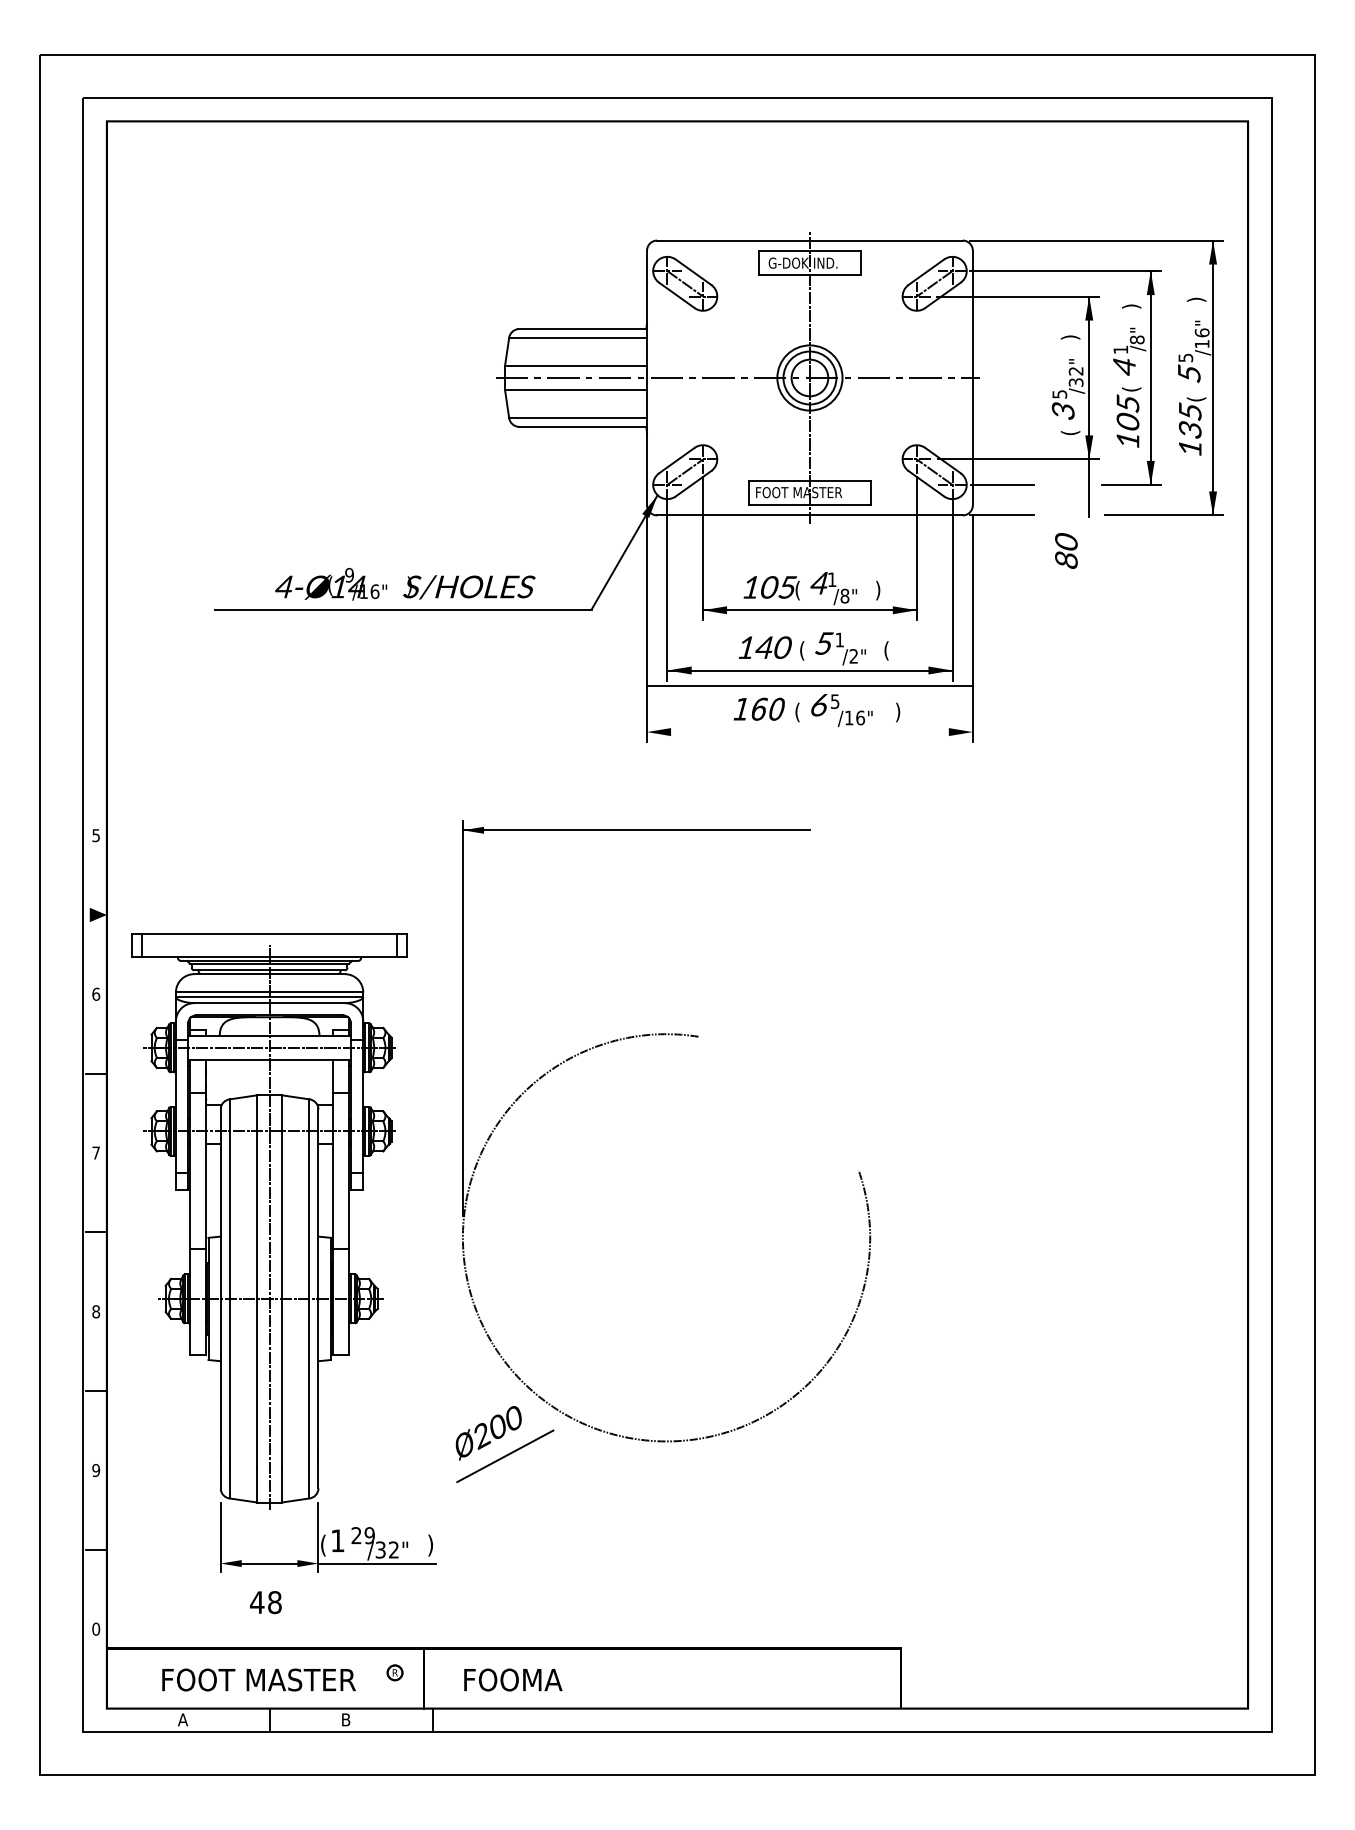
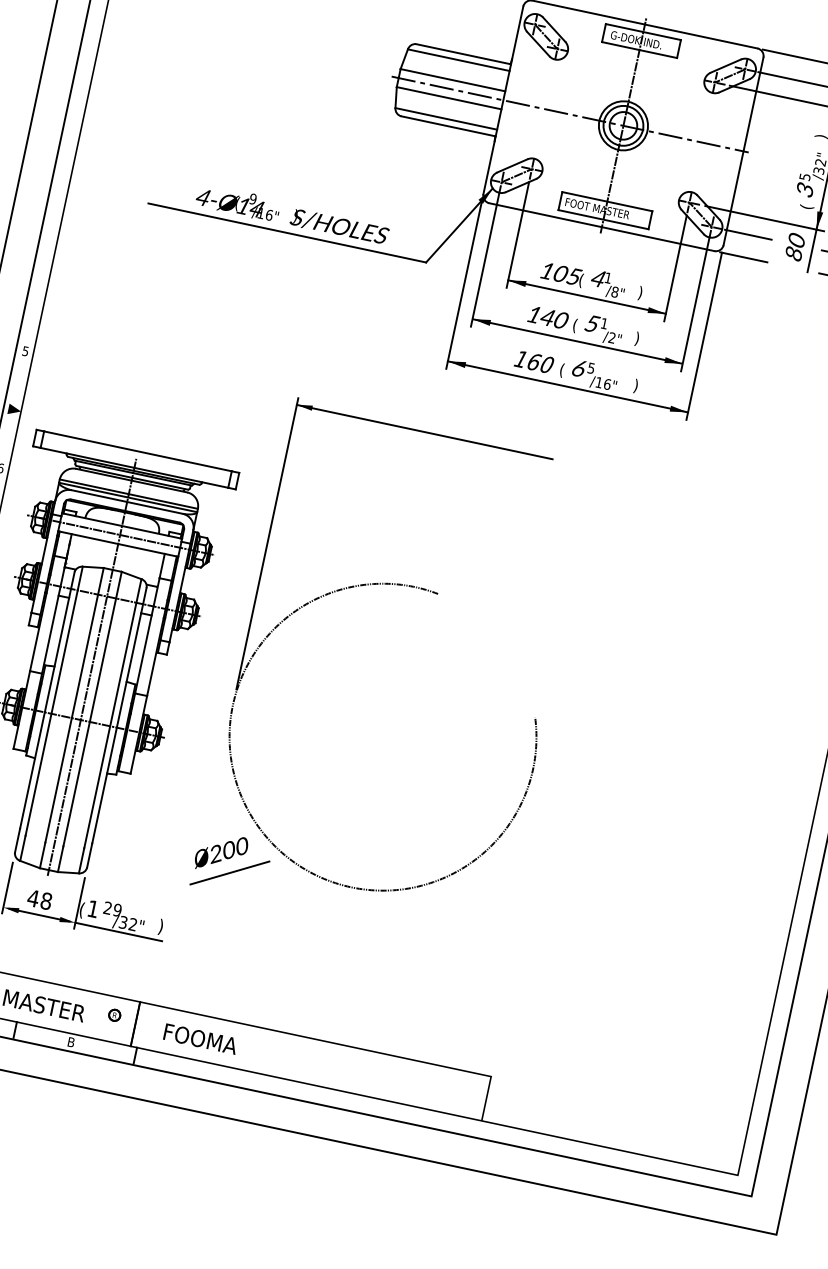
text: (1066, 550) -> (795, 246), moved
text: (886, 650) -> (637, 338), ( -> )
line: (809, 686) -> (567, 387), moved
text: (265, 1602) -> (39, 899), moved

